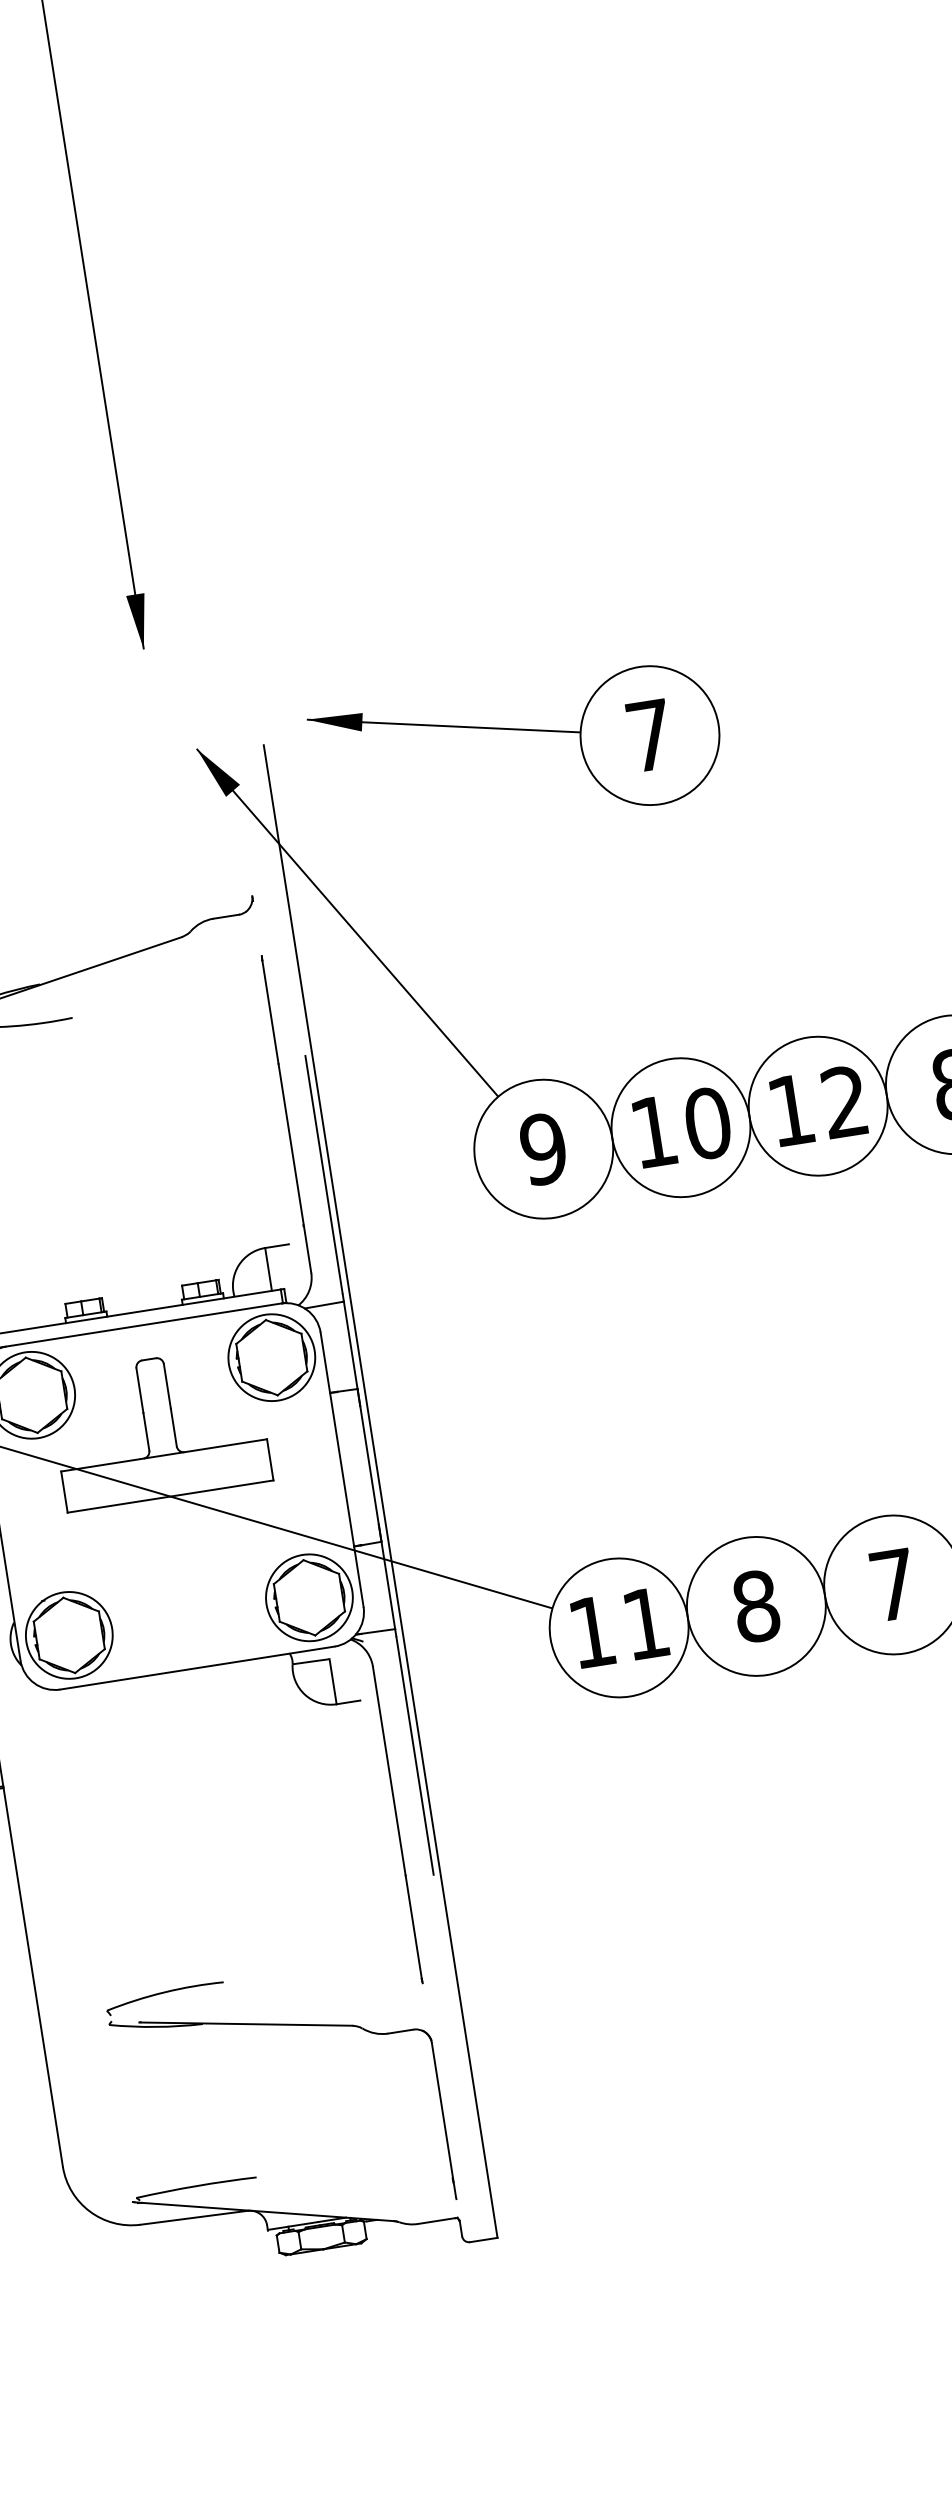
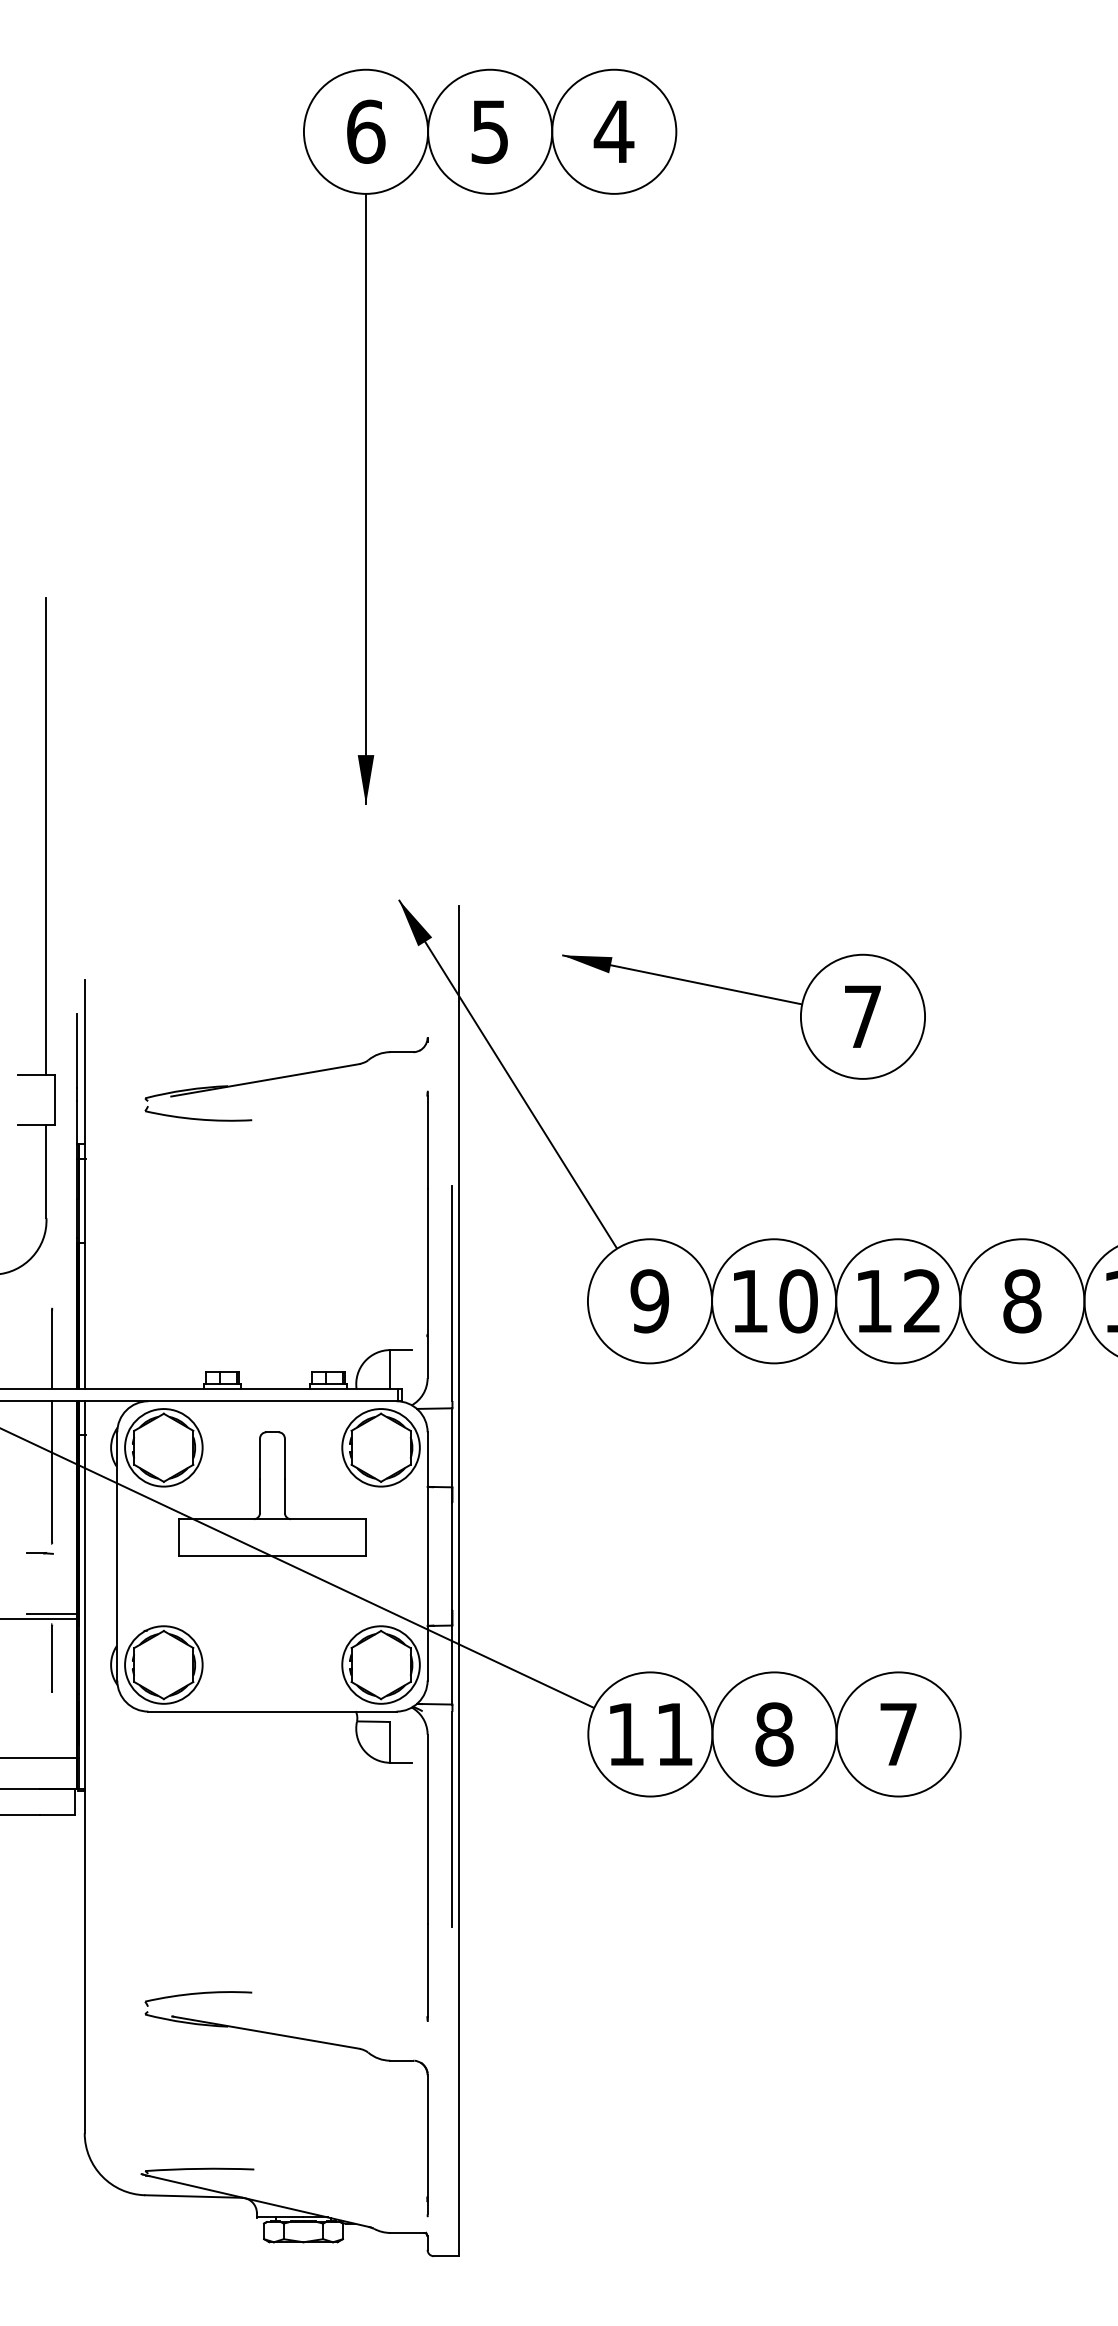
part: (518, 730) -> (747, 994), moved

